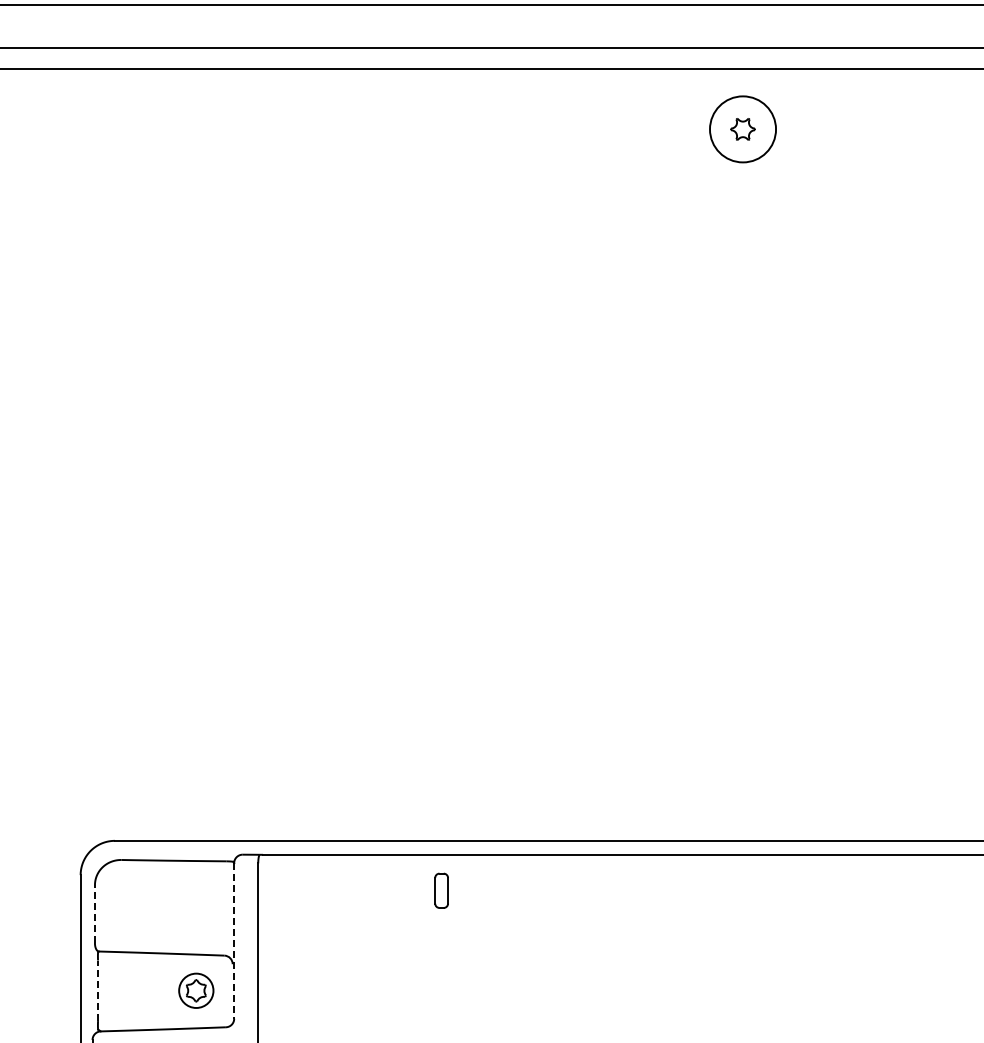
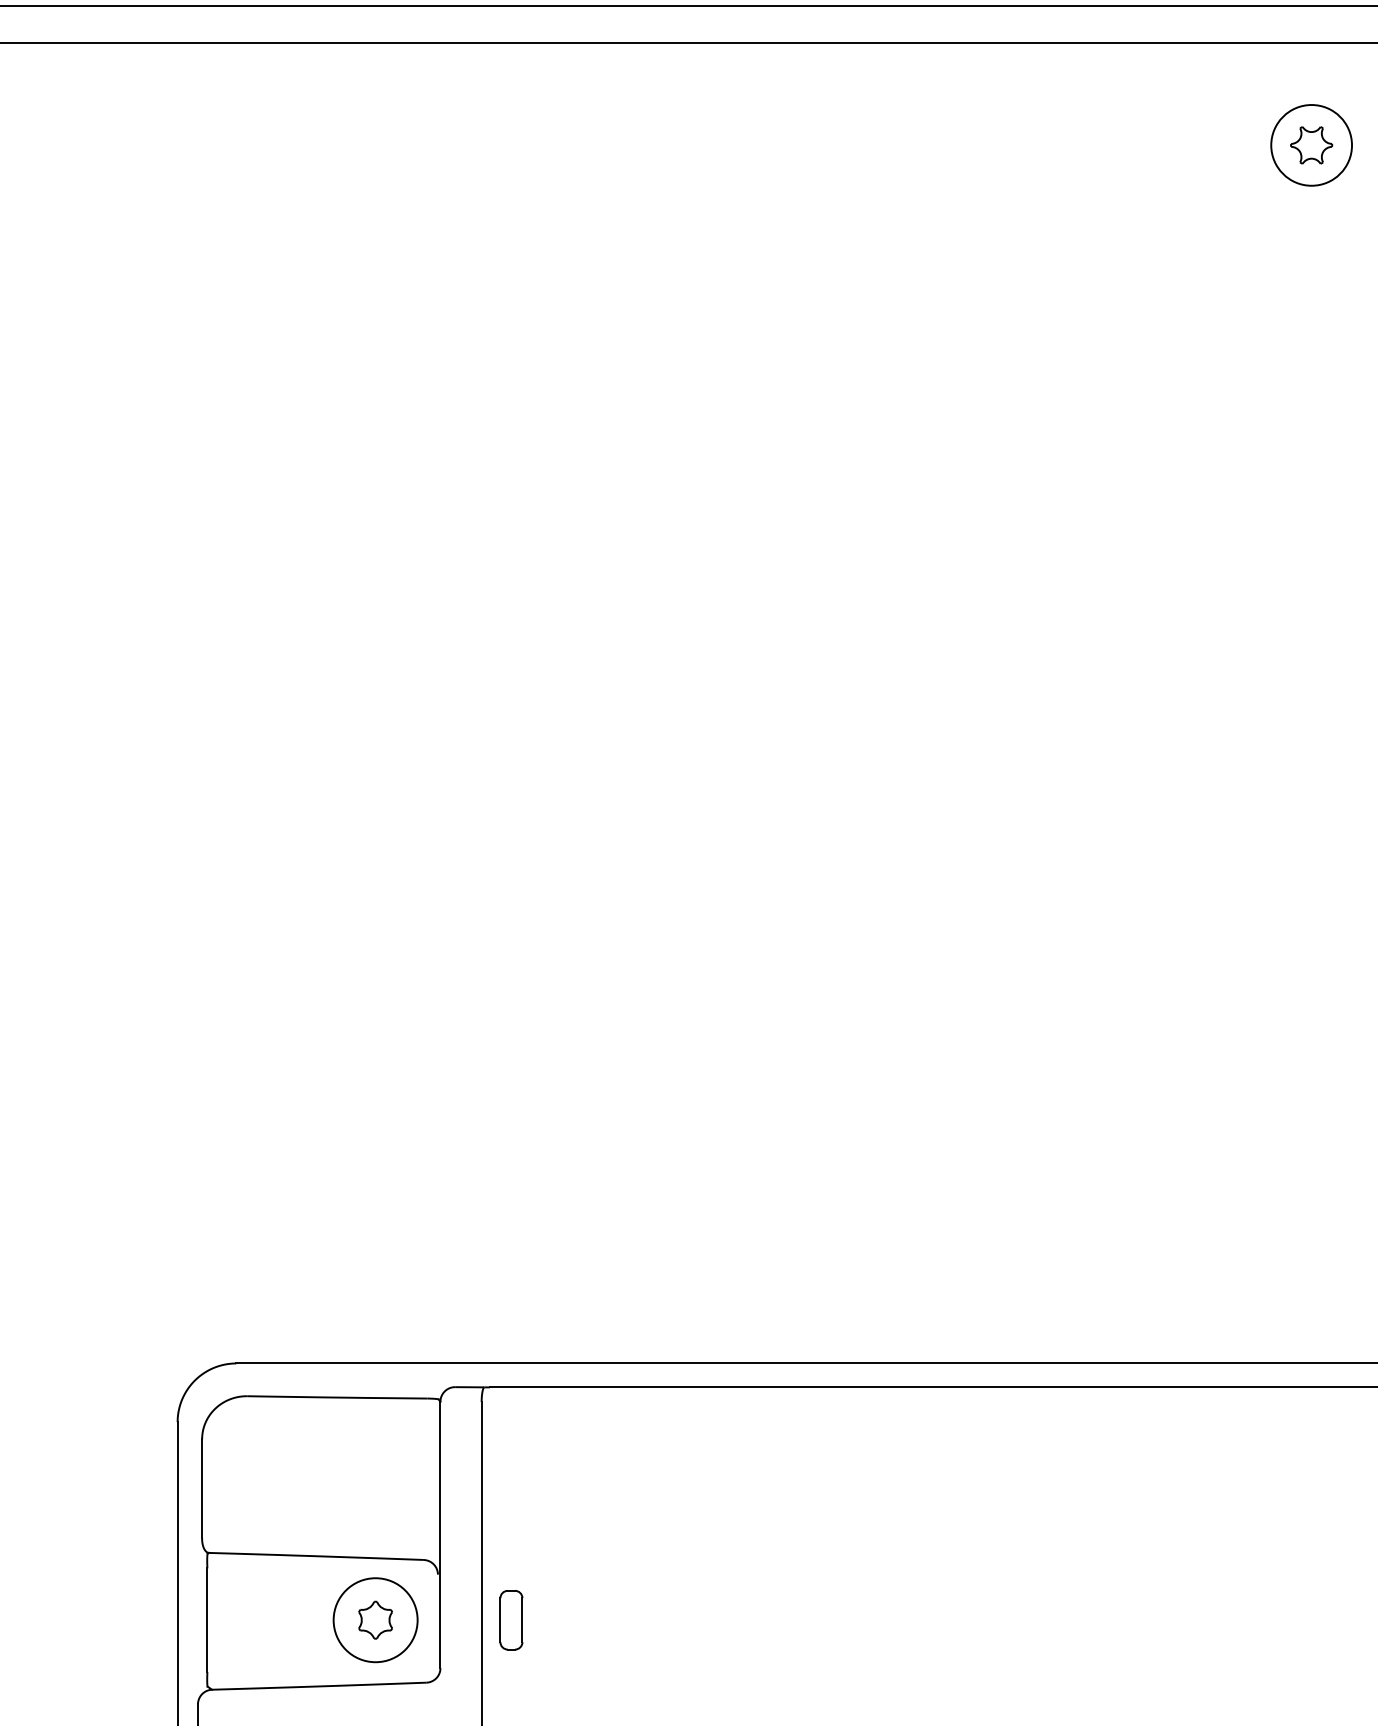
circle: (742, 128) -> (1310, 143), size x0.71
part: (441, 890) -> (511, 1619), moved
line: (94, 914) -> (201, 1489), dashed -> solid
line: (234, 941) -> (441, 1535), dashed -> solid
line: (98, 990) -> (208, 1619), dashed -> solid
circle: (195, 990) -> (374, 1619), size x1.43

